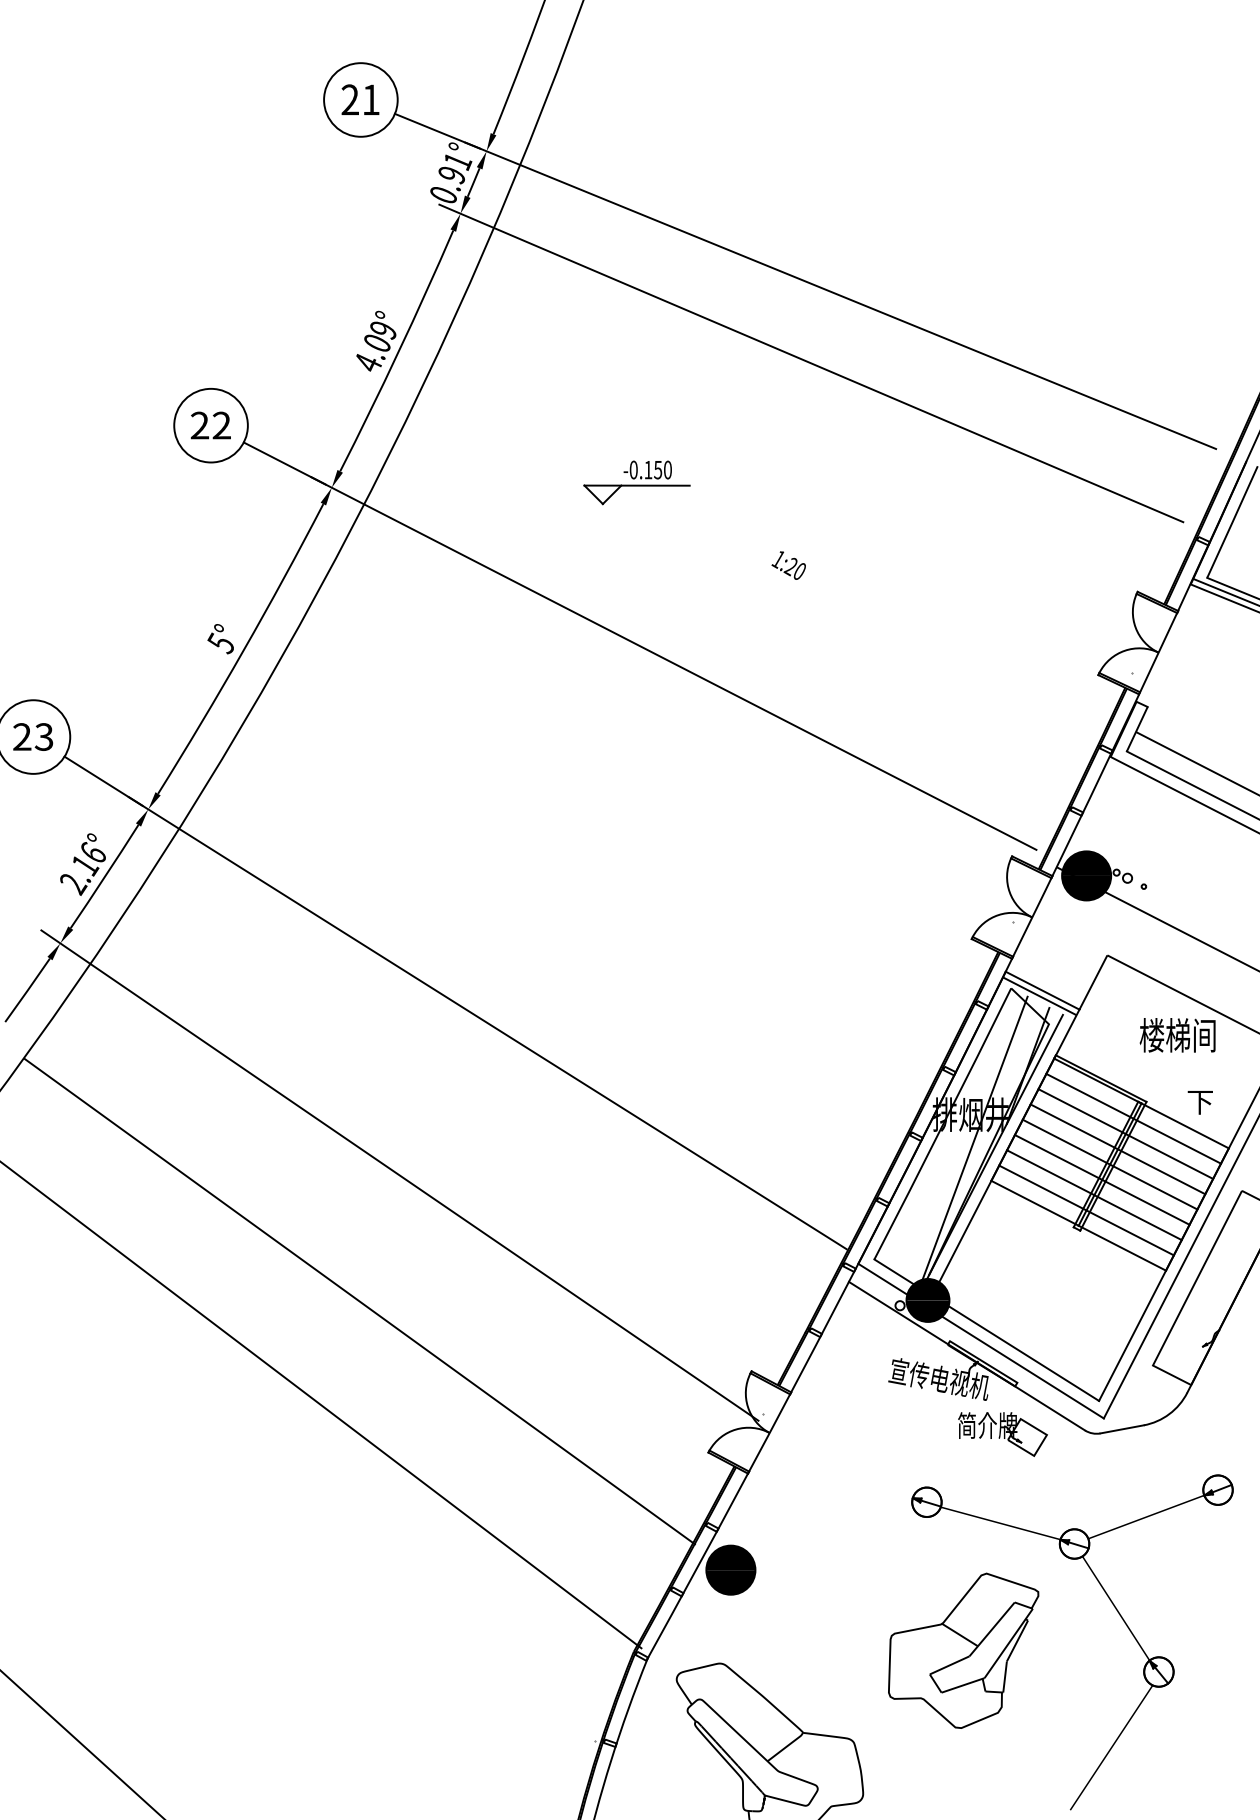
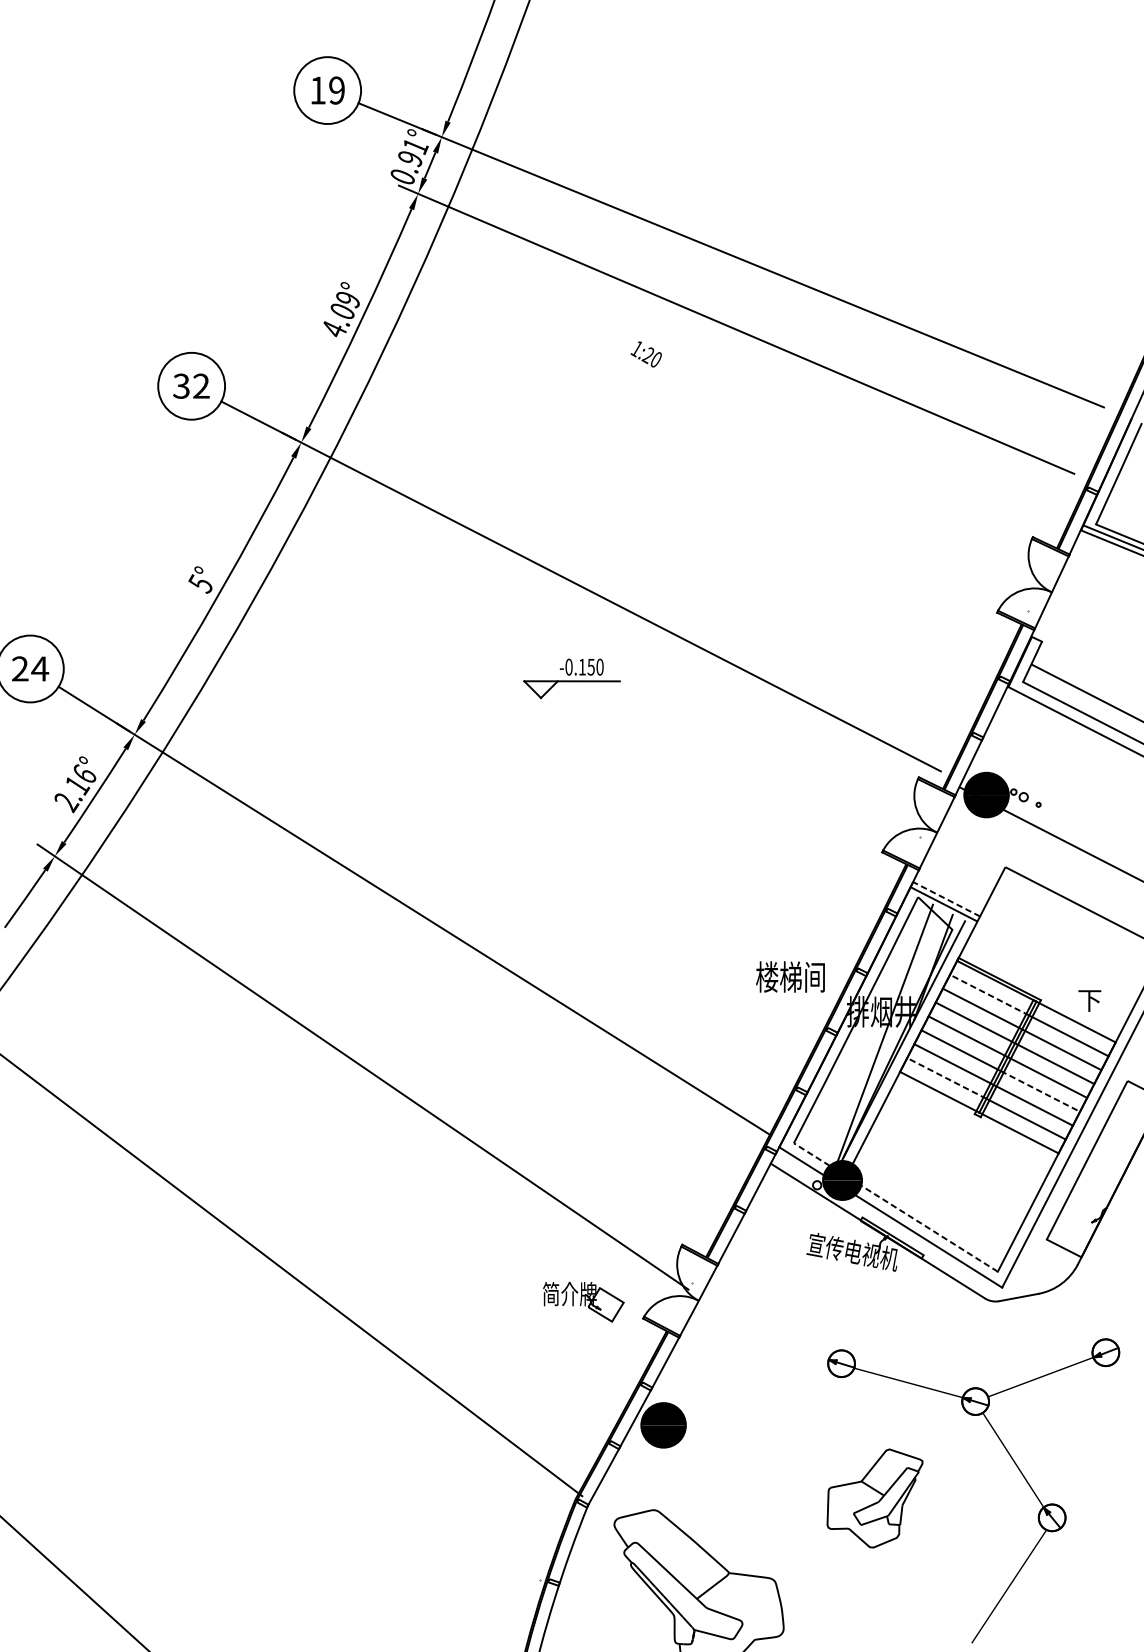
text: (360, 99) -> (327, 90), 21 -> 19
text: (199, 425) -> (181, 386), 22 -> 32
part: (636, 482) -> (571, 678), moved
text: (788, 565) -> (645, 354), moved
text: (44, 736) -> (40, 668), 23 -> 24
line: (1042, 990) -> (946, 899), solid -> dashed
text: (1177, 1035) -> (790, 977), moved
line: (1089, 1096) -> (989, 995), solid -> dashed
line: (1042, 1187) -> (946, 1077), solid -> dashed
line: (1146, 1202) -> (1040, 1091), solid -> dashed
line: (893, 1271) -> (811, 1154), solid -> dashed
line: (359, 1301) -> (326, 1181), removed
line: (1023, 1353) -> (929, 1228), solid -> dashed
part: (1002, 1434) -> (583, 1302), moved
part: (963, 1650) -> (874, 1498), size x0.7

